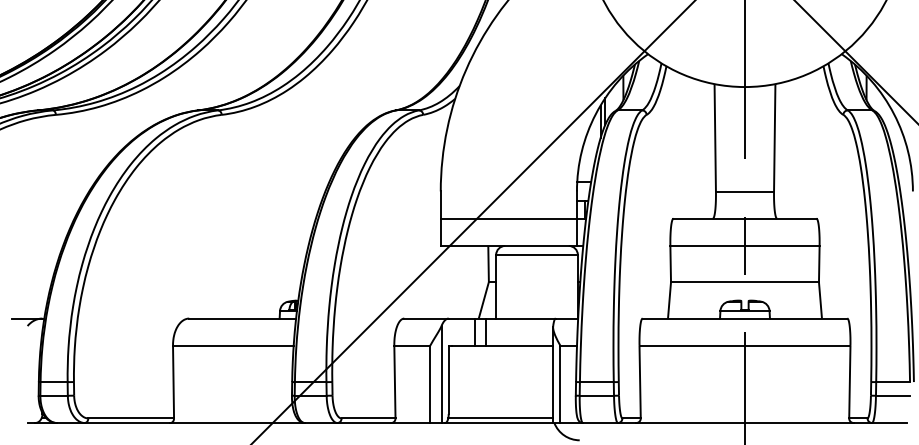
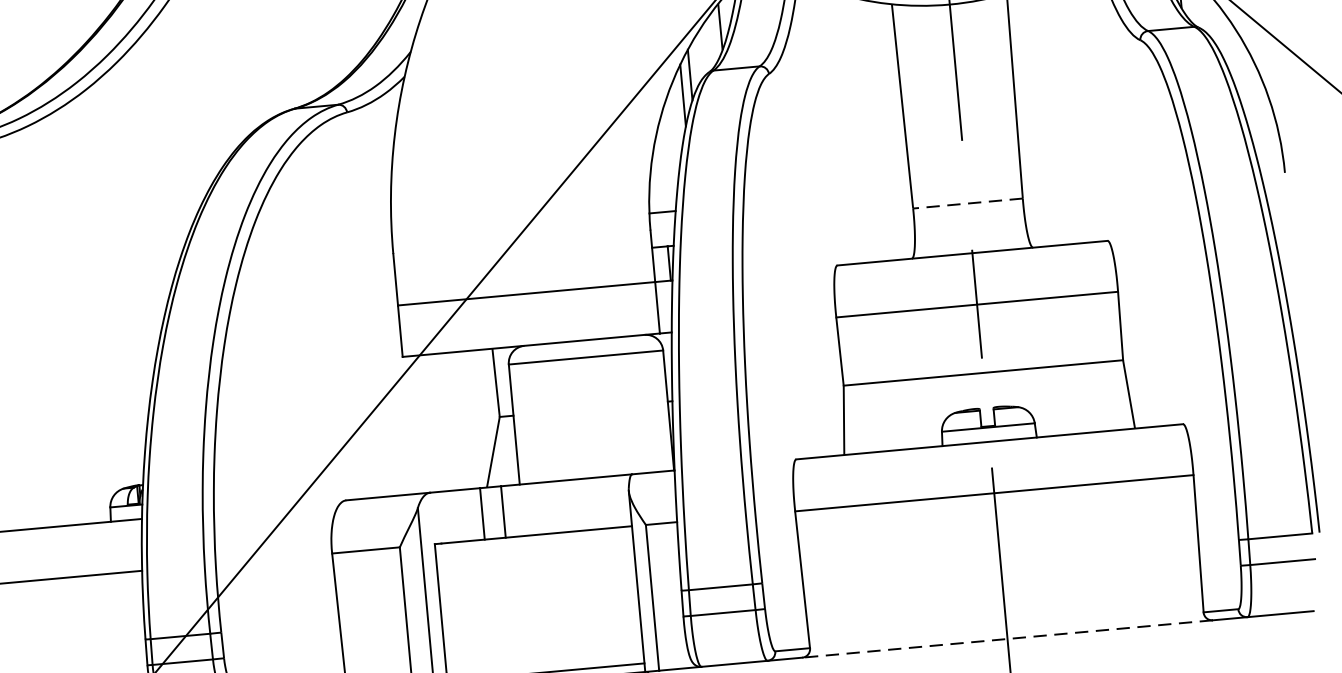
line: (744, 192) -> (967, 203), solid -> dashed
line: (744, 423) -> (1006, 640), solid -> dashed

